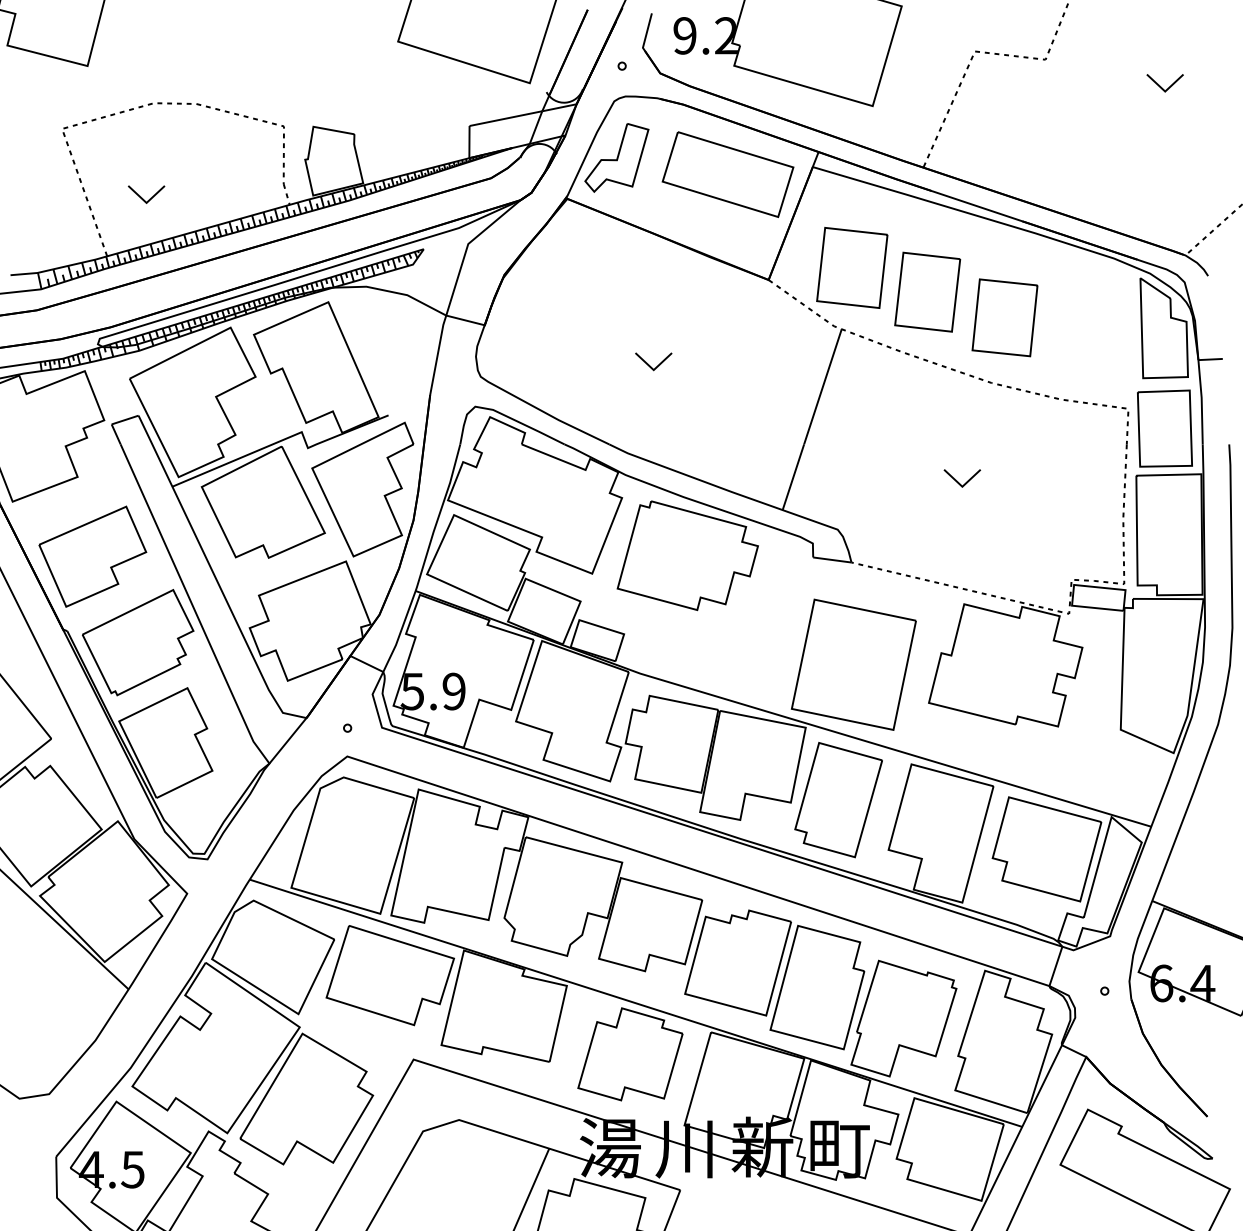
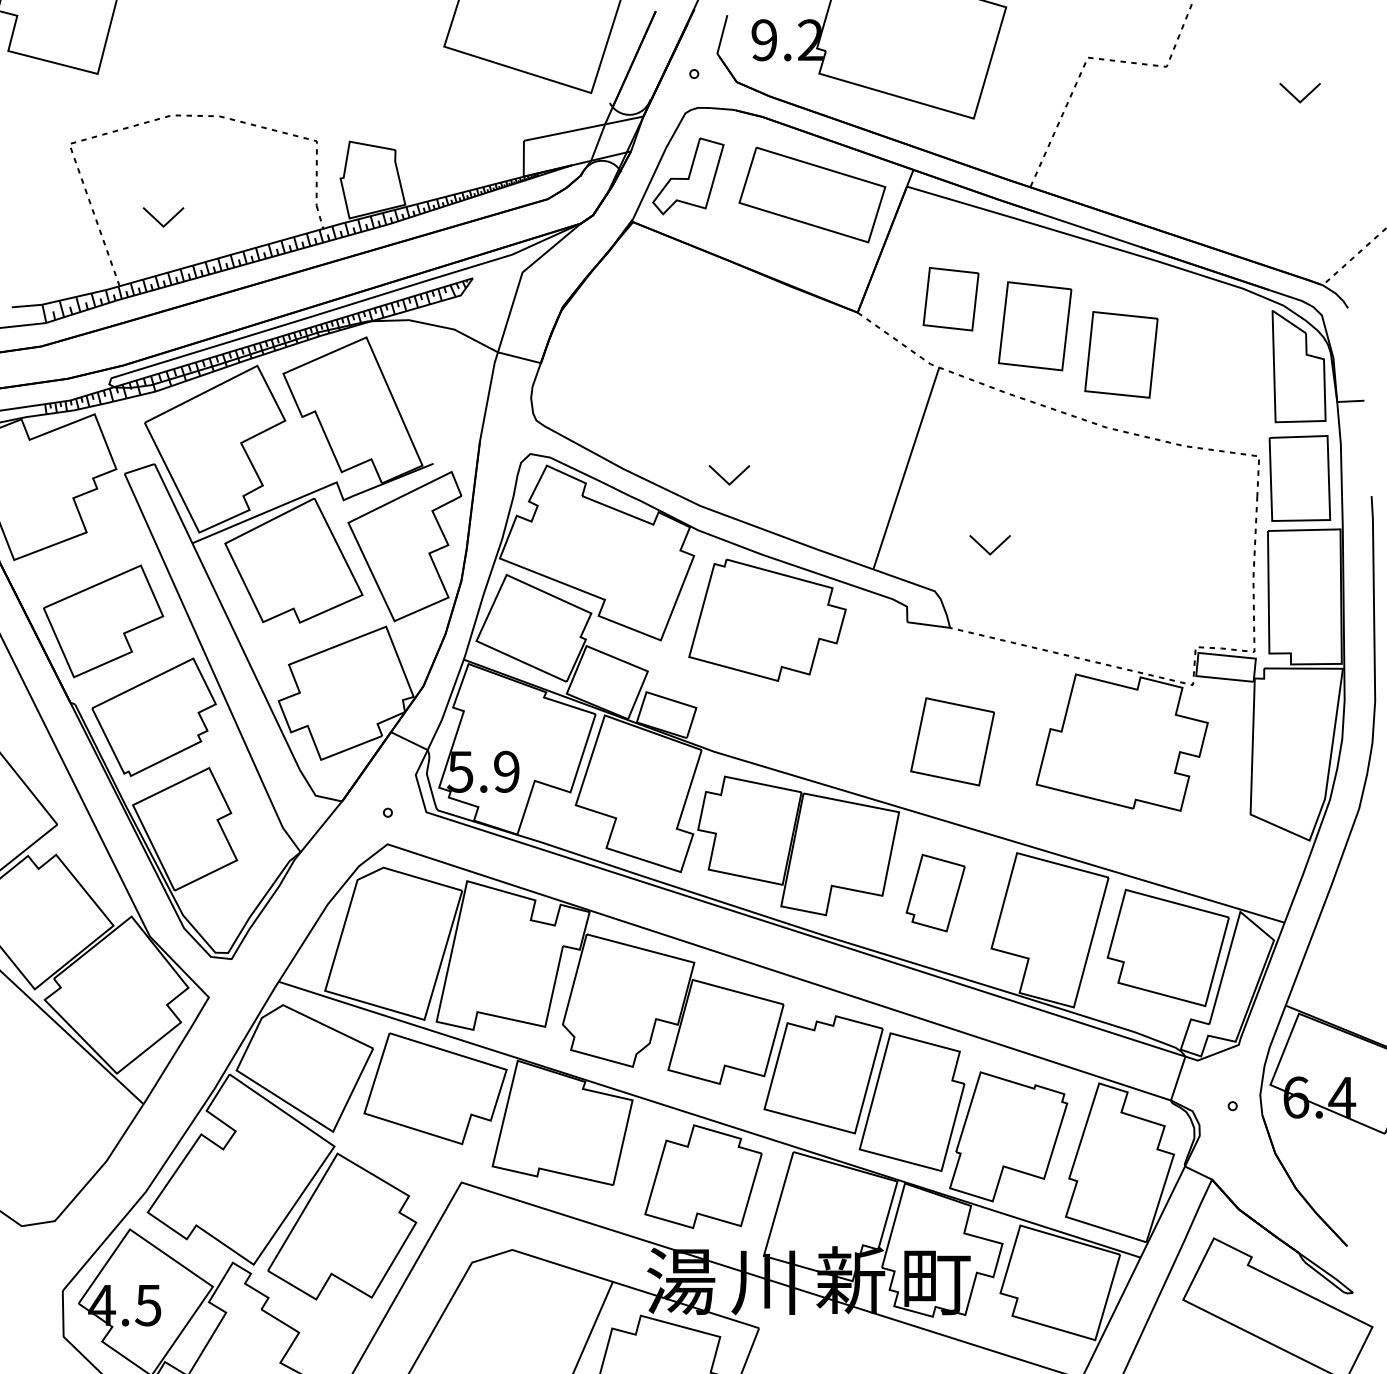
part: (852, 267) -> (951, 298), size x0.7
part: (653, 361) -> (729, 474), moved
part: (962, 478) -> (990, 545), moved
part: (853, 664) -> (952, 741), size x0.6
part: (838, 800) -> (935, 893), size x0.6

